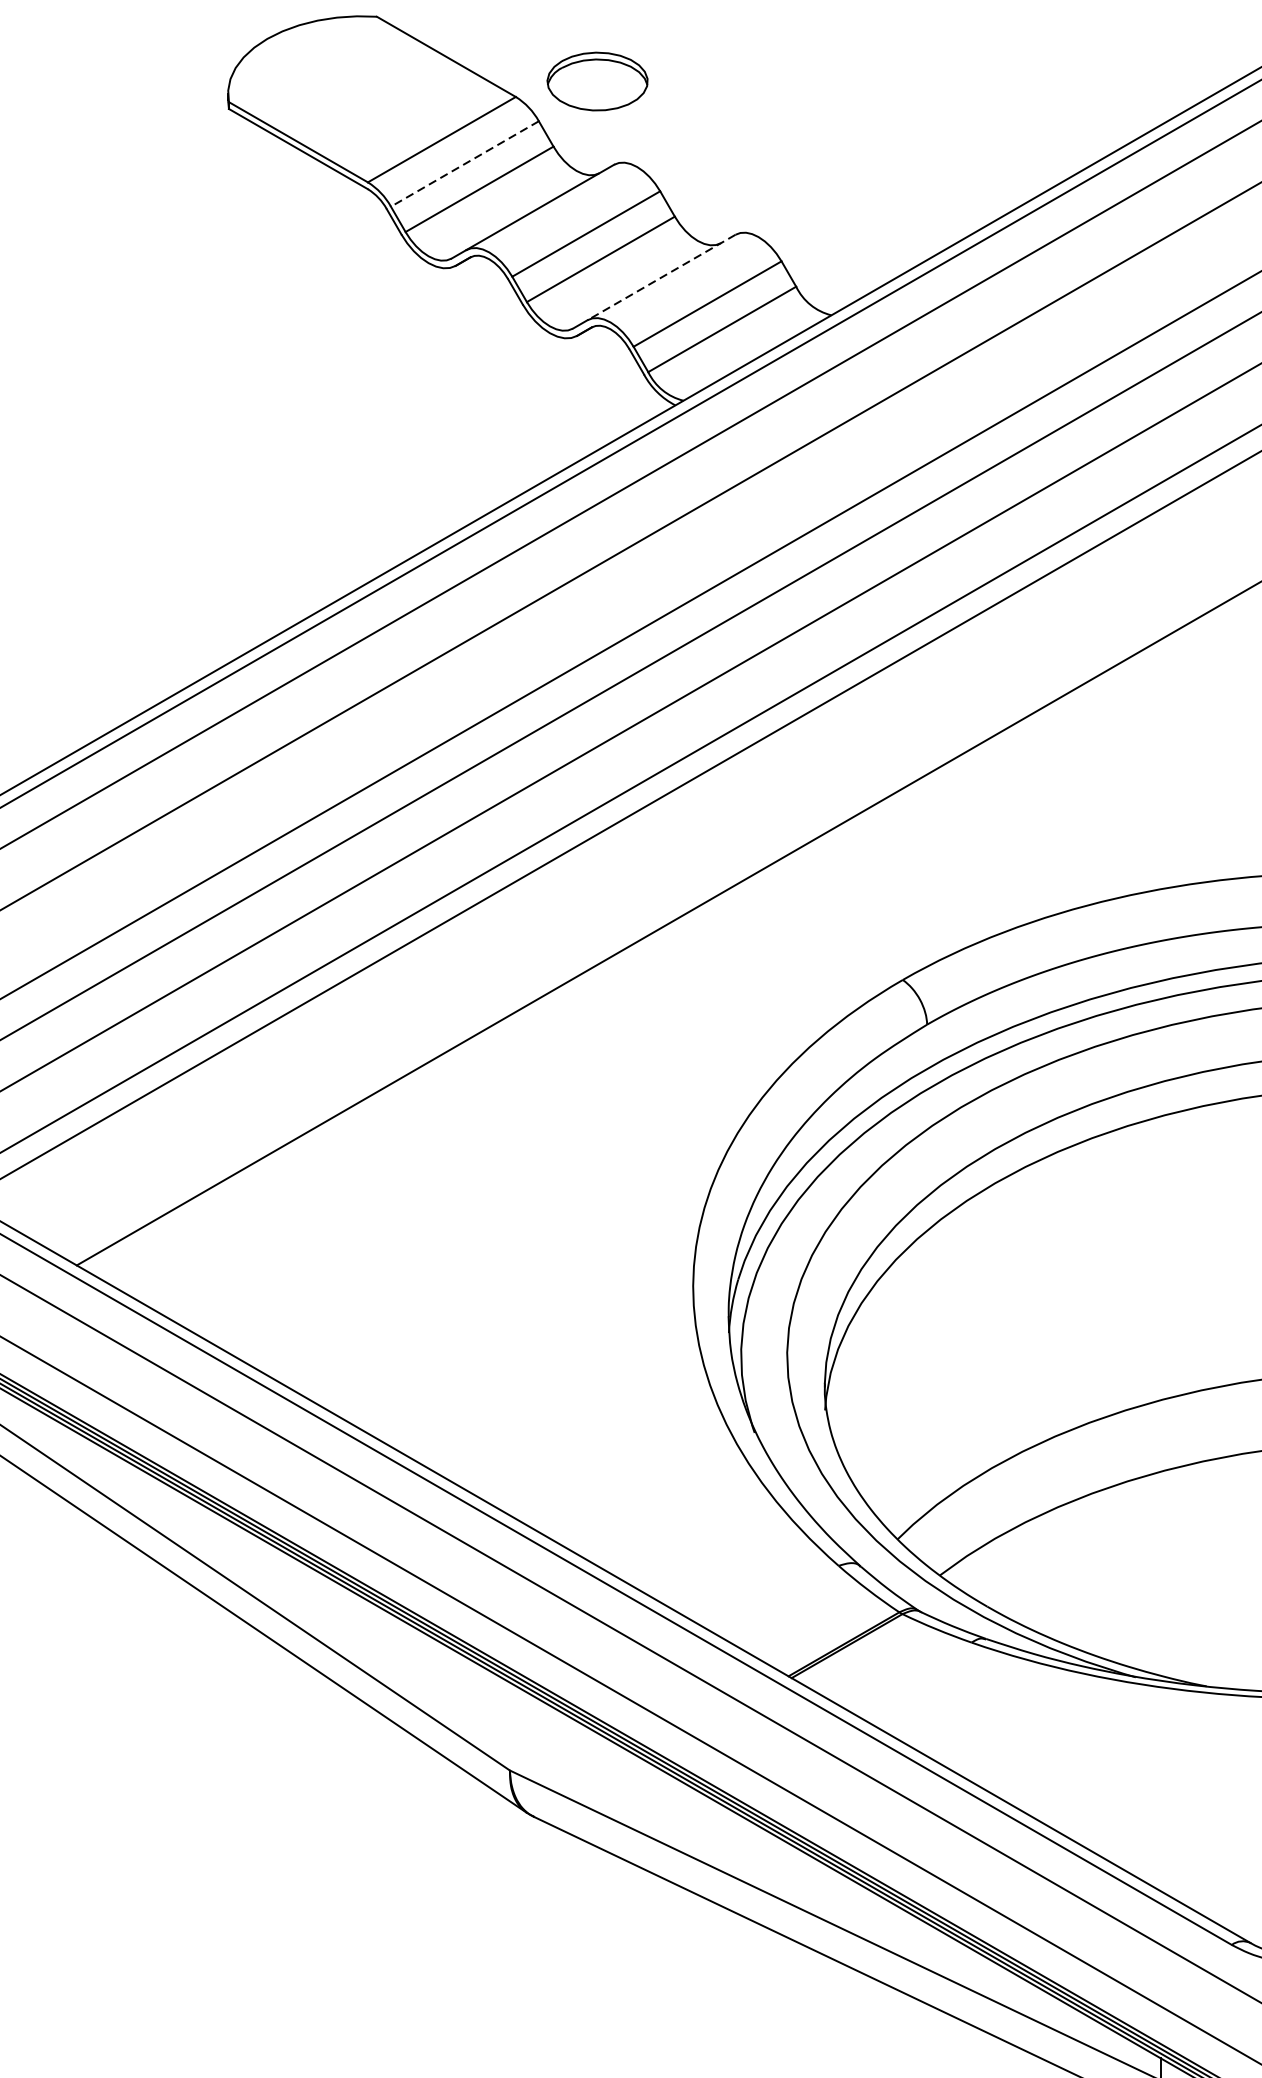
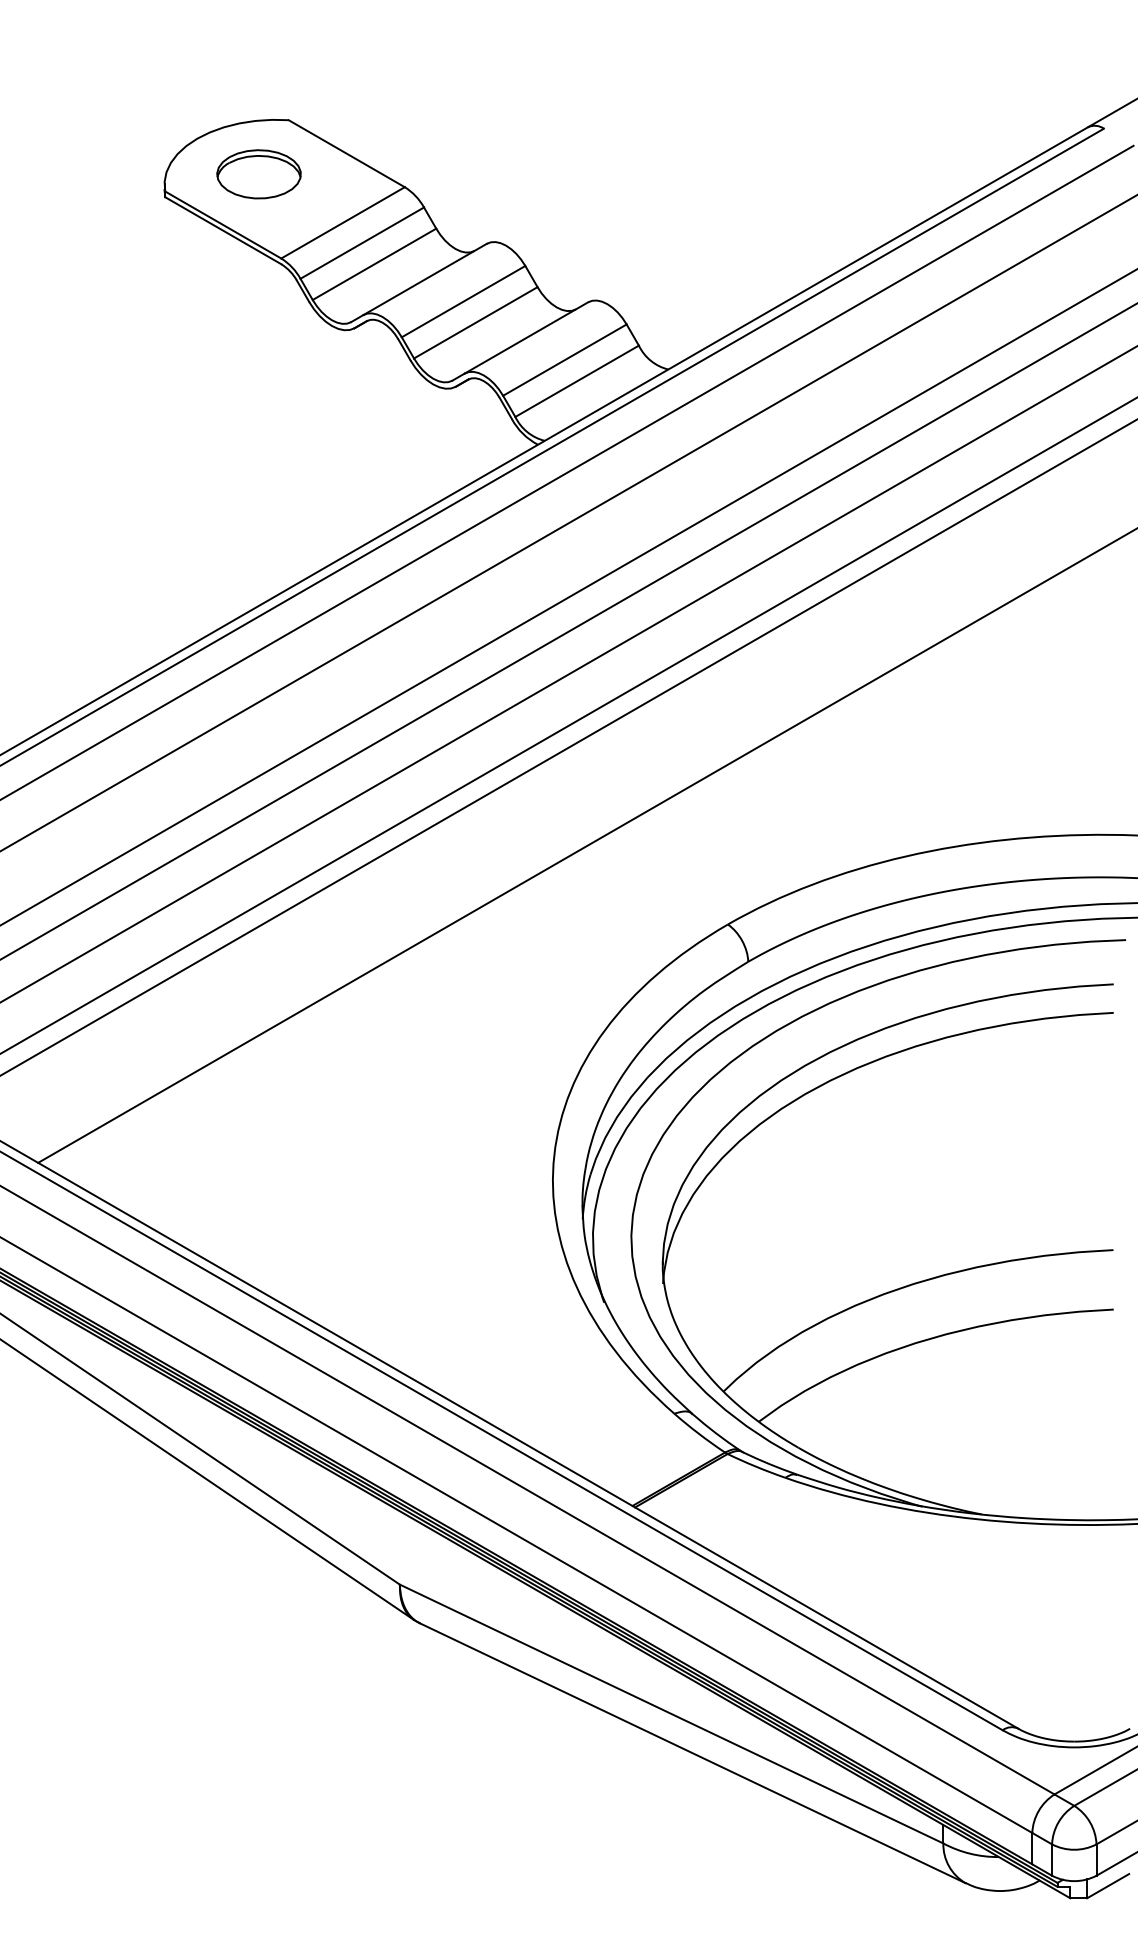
part: (596, 81) -> (258, 174), moved
line: (463, 164) -> (361, 243), dashed -> solid
line: (661, 278) -> (526, 338), dashed -> solid

